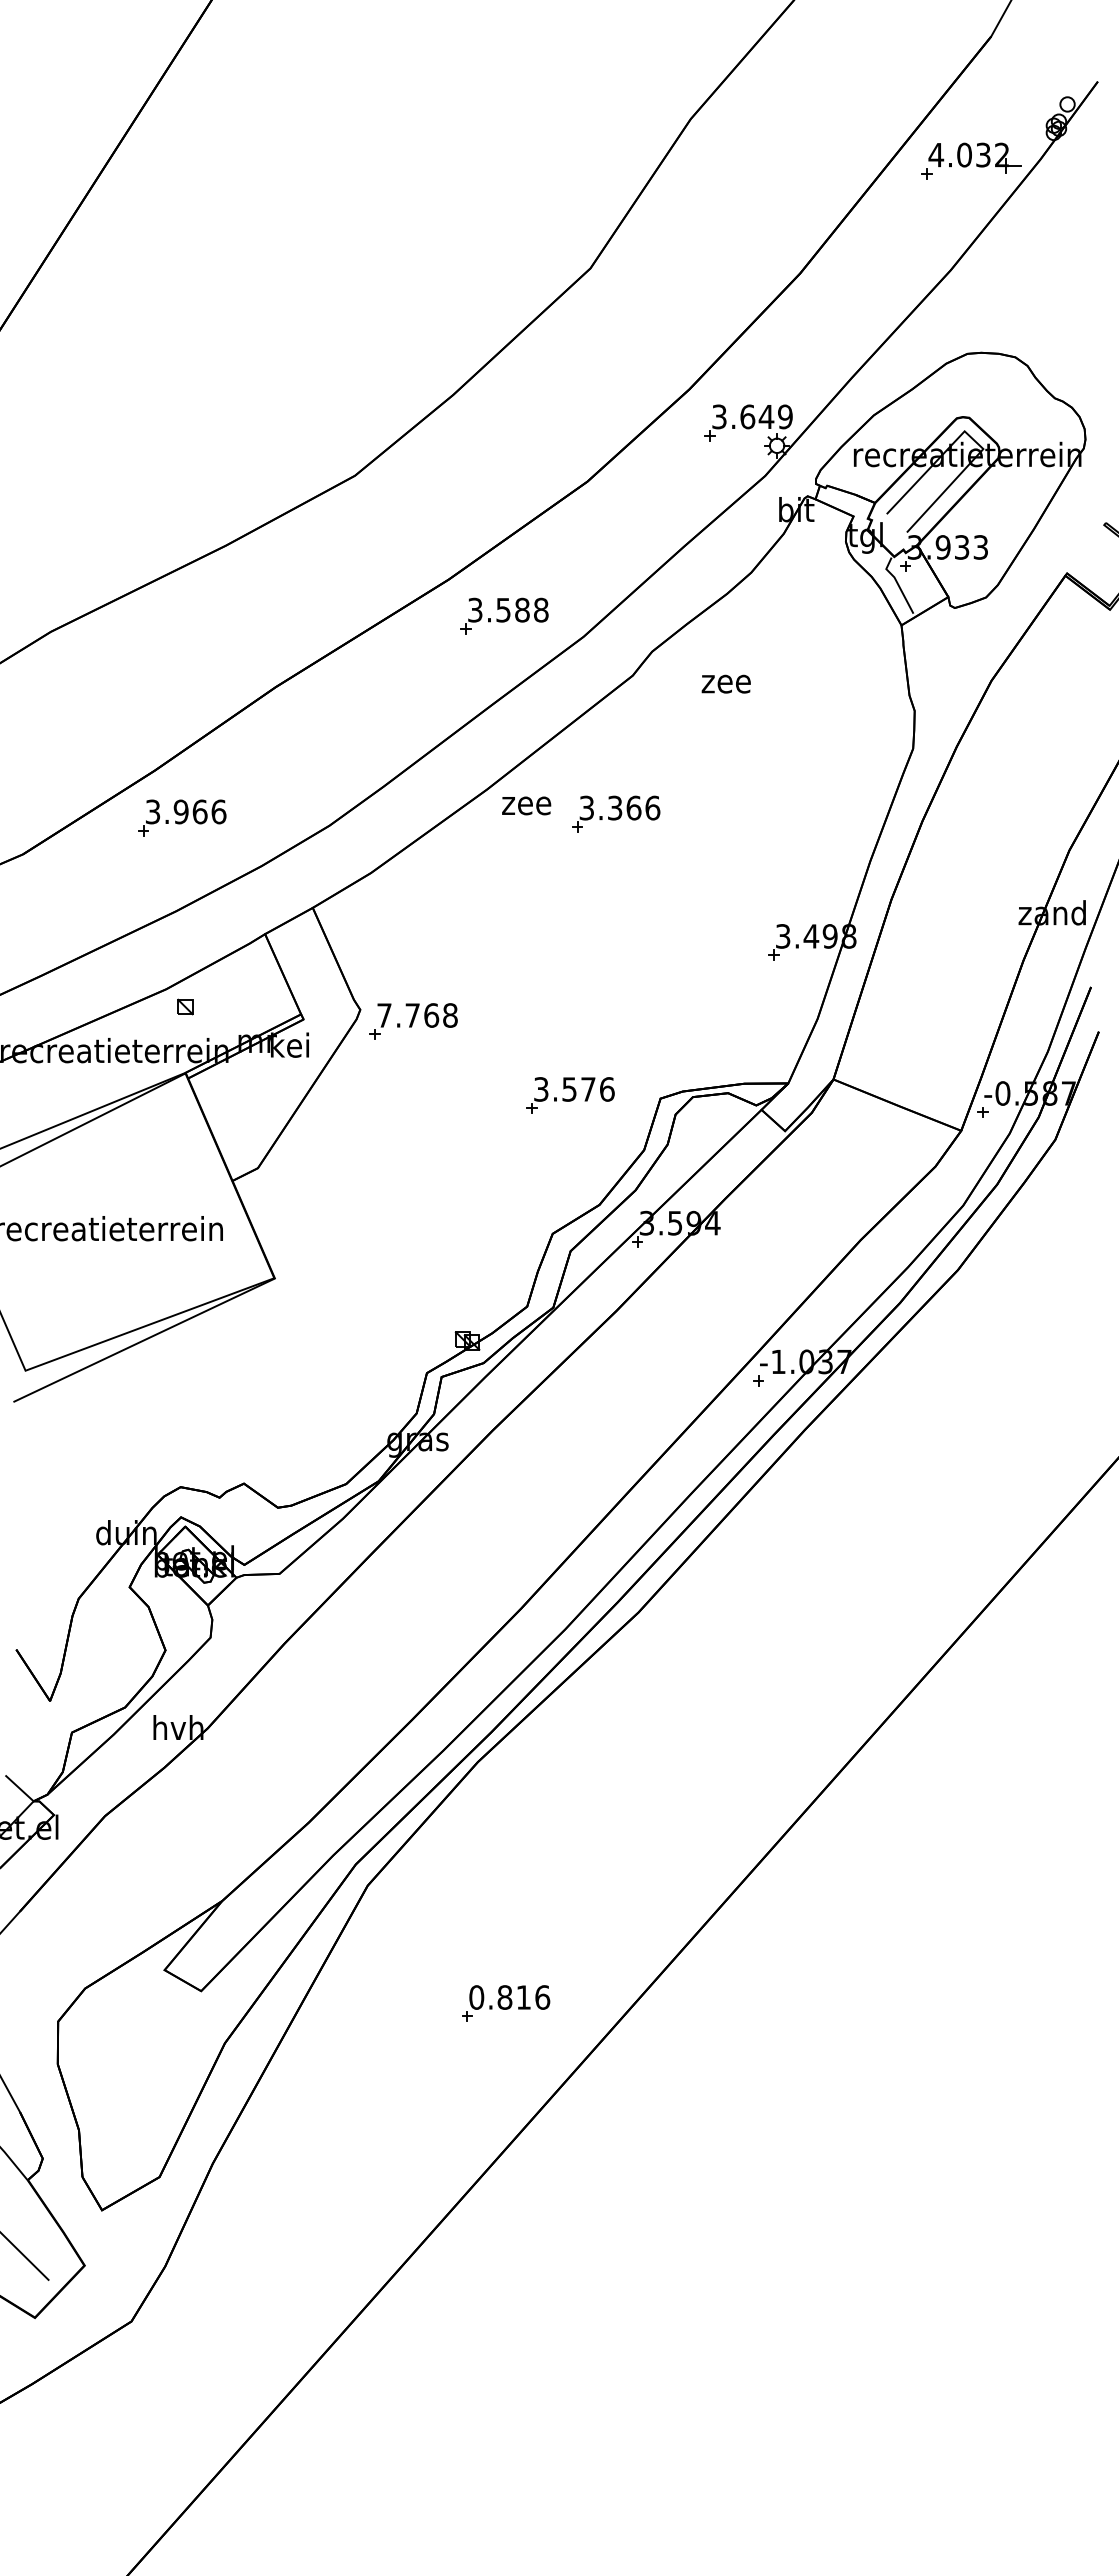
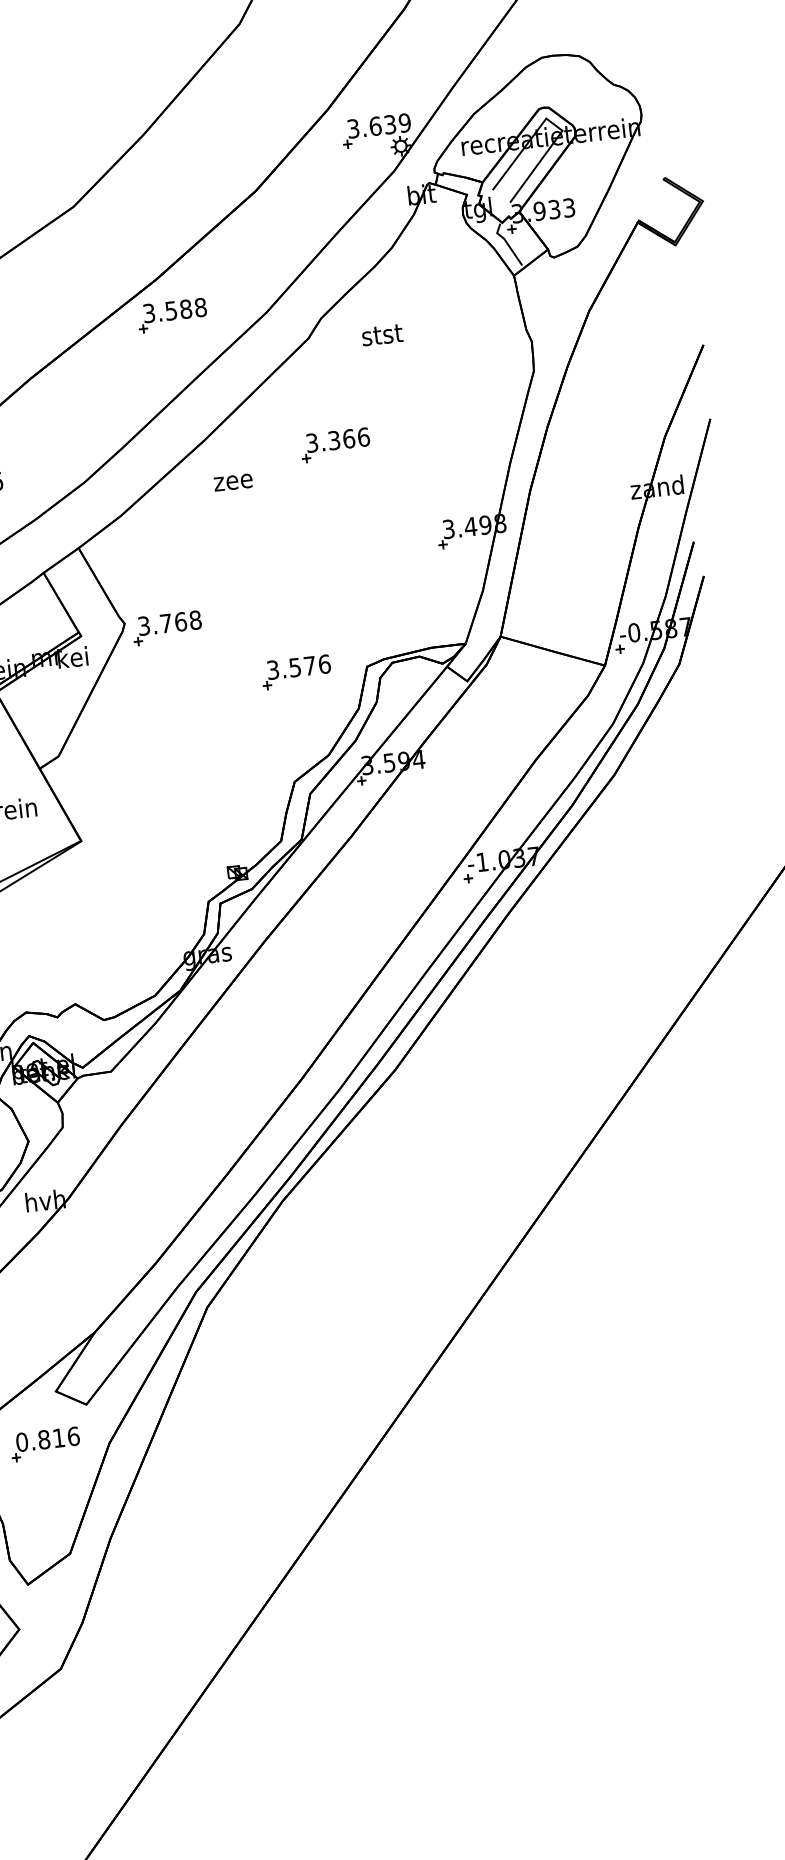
text: (766, 416) -> (390, 124), 3.649 -> 3.639
part: (504, 615) -> (172, 314), moved
text: (726, 681) -> (382, 334), zee -> stst
text: (526, 805) -> (233, 482), moved
part: (616, 813) -> (335, 444), moved
text: (384, 1015) -> (144, 626), 7.768 -> 3.768
part: (506, 2003) -> (45, 1444), moved

